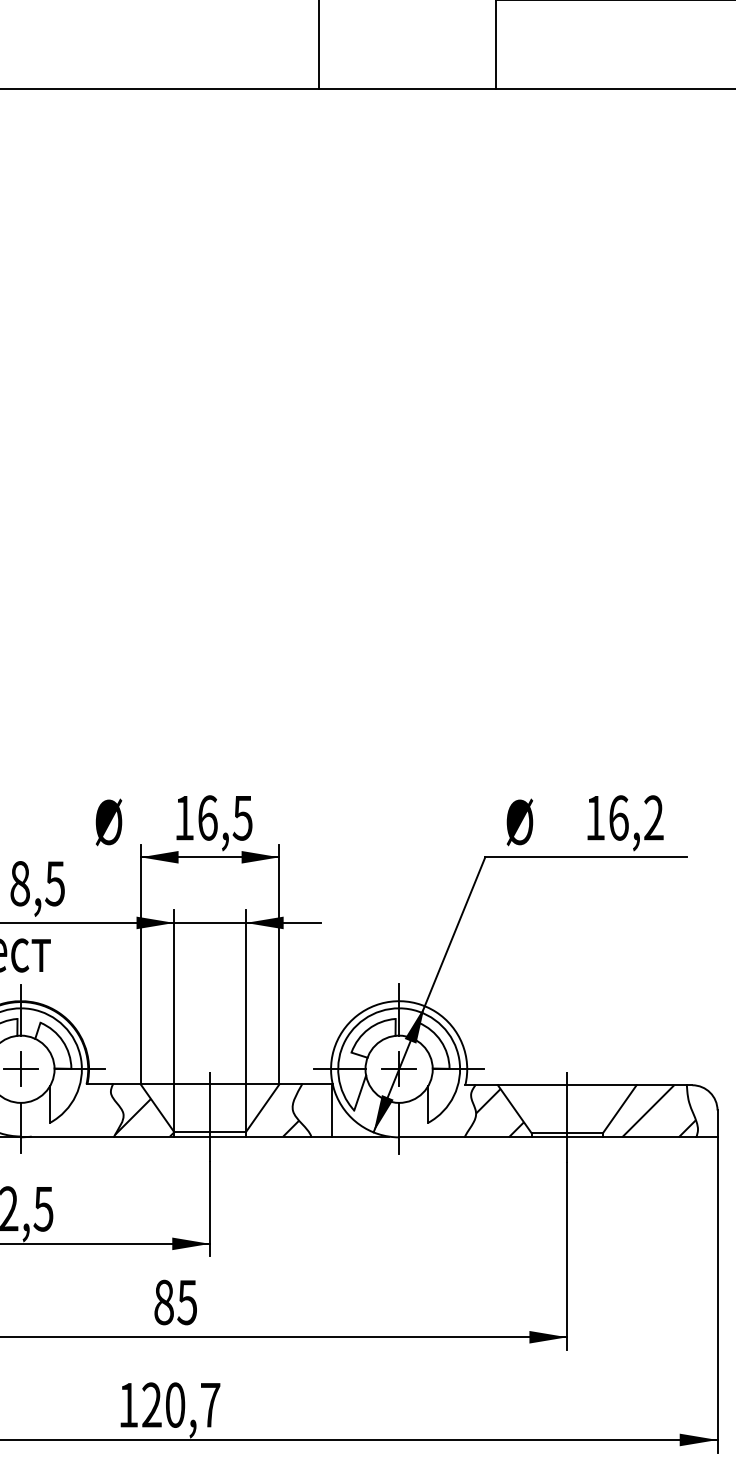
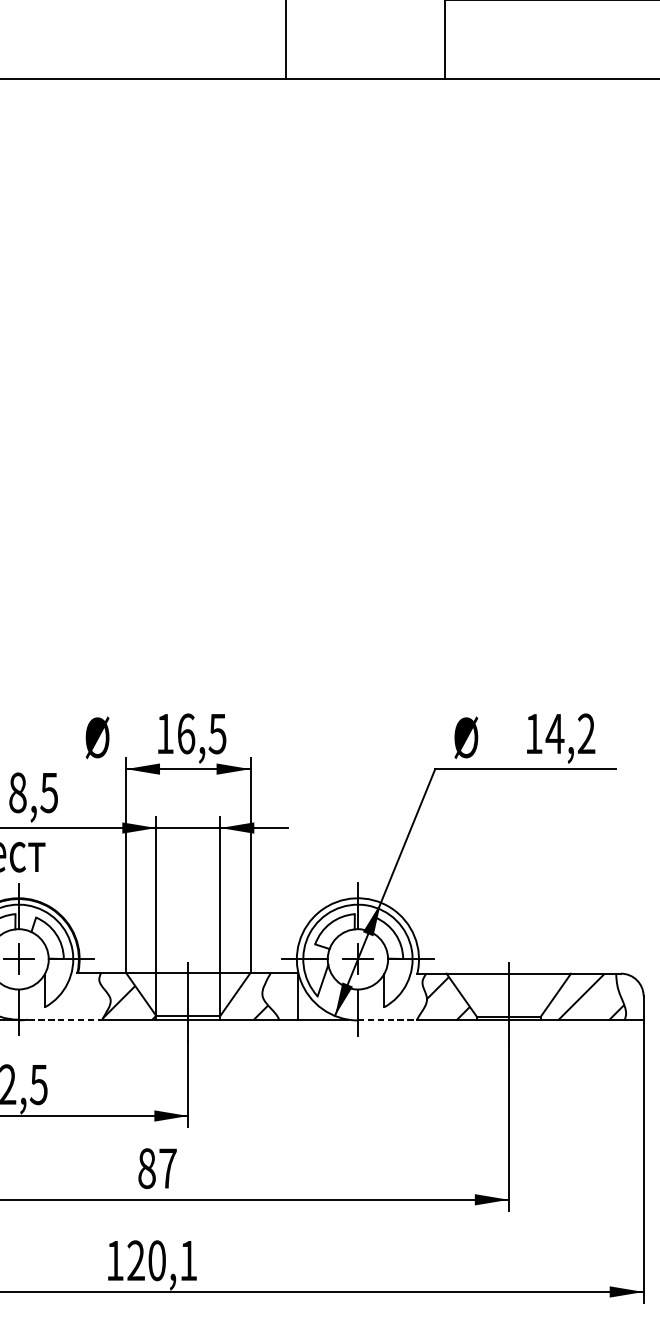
text: (618, 817) -> (554, 733), 16,2 -> 14,2
line: (67, 1136) -> (60, 1019), solid -> dashed
line: (431, 1137) -> (386, 1020), solid -> dashed
text: (187, 1302) -> (168, 1168), 85 -> 87
text: (210, 1405) -> (188, 1261), 120,7 -> 120,1

